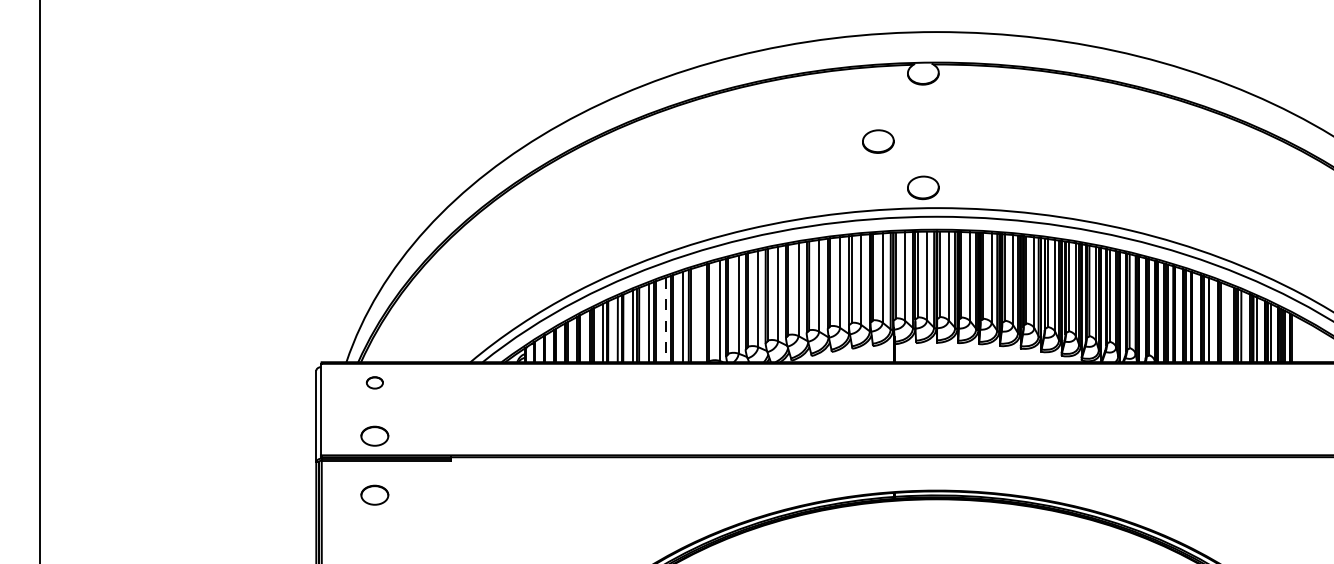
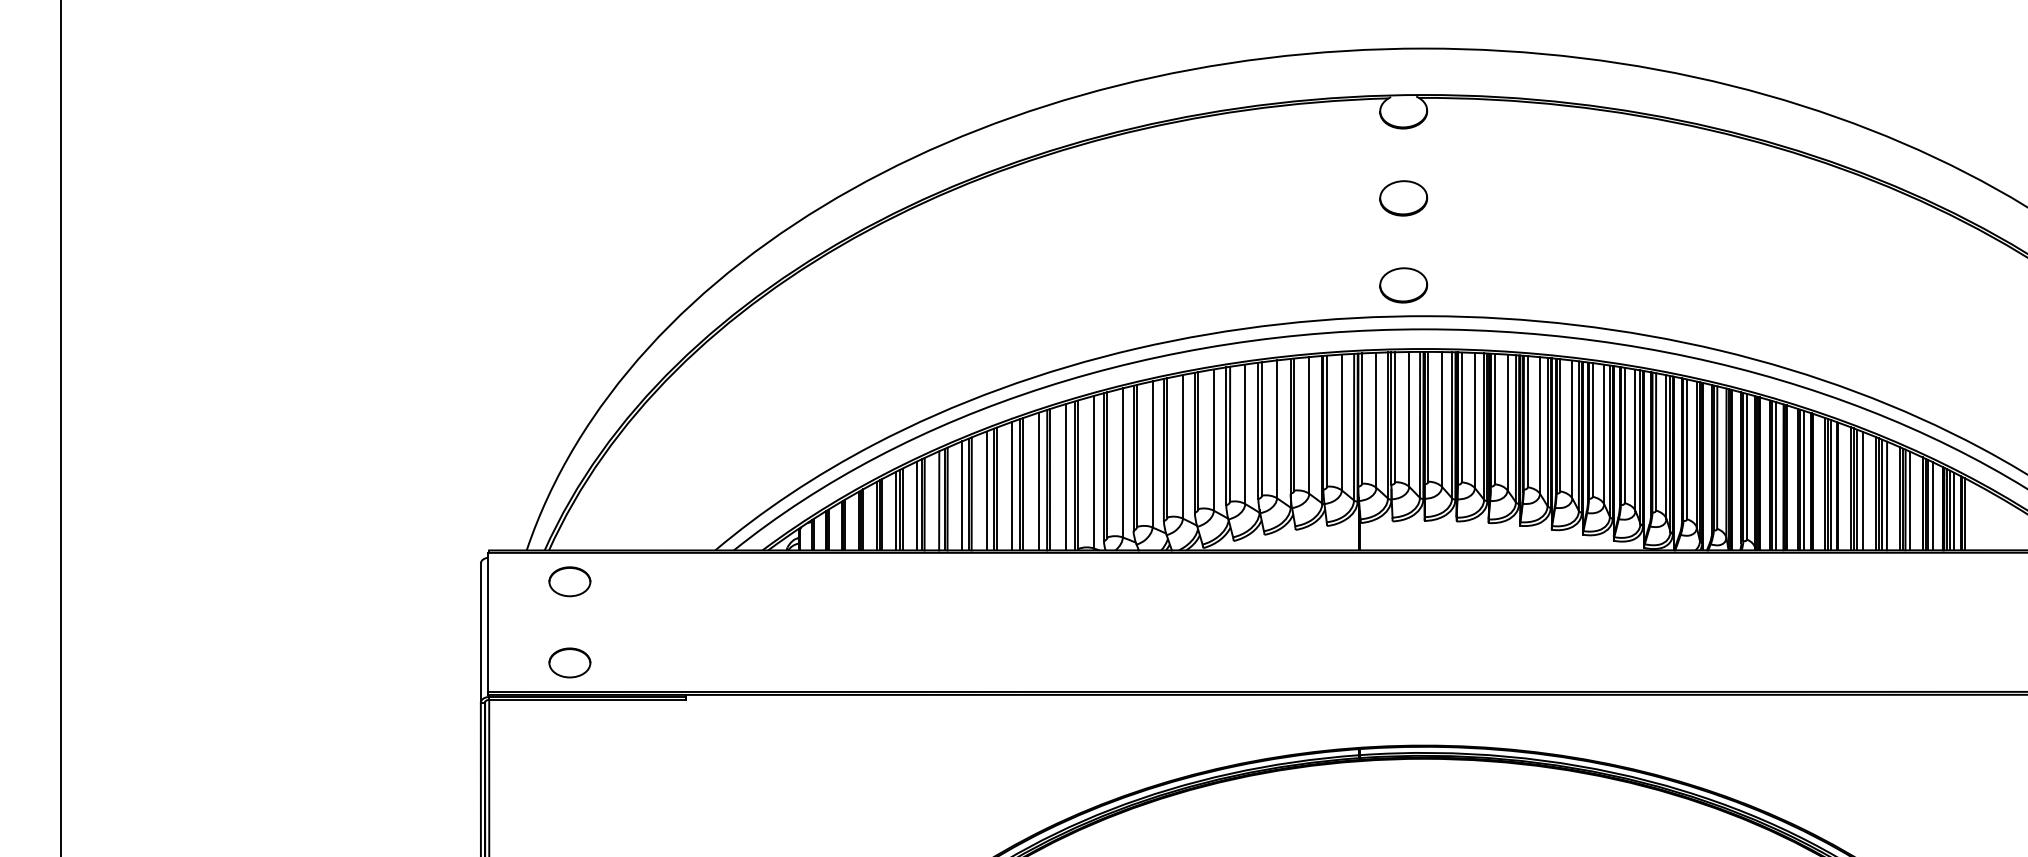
part: (878, 141) -> (1403, 198), moved
line: (701, 314) -> (1066, 477), added
line: (665, 320) -> (1011, 487), dashed -> solid
line: (1225, 323) -> (1862, 491), added
part: (374, 382) -> (569, 581), size x1.67
part: (374, 494) -> (569, 751), removed

